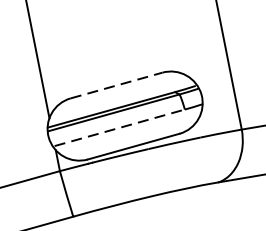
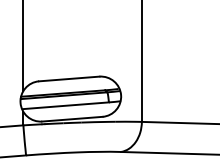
line: (116, 84) -> (69, 78), dashed -> solid
line: (120, 127) -> (66, 105), dashed -> solid

